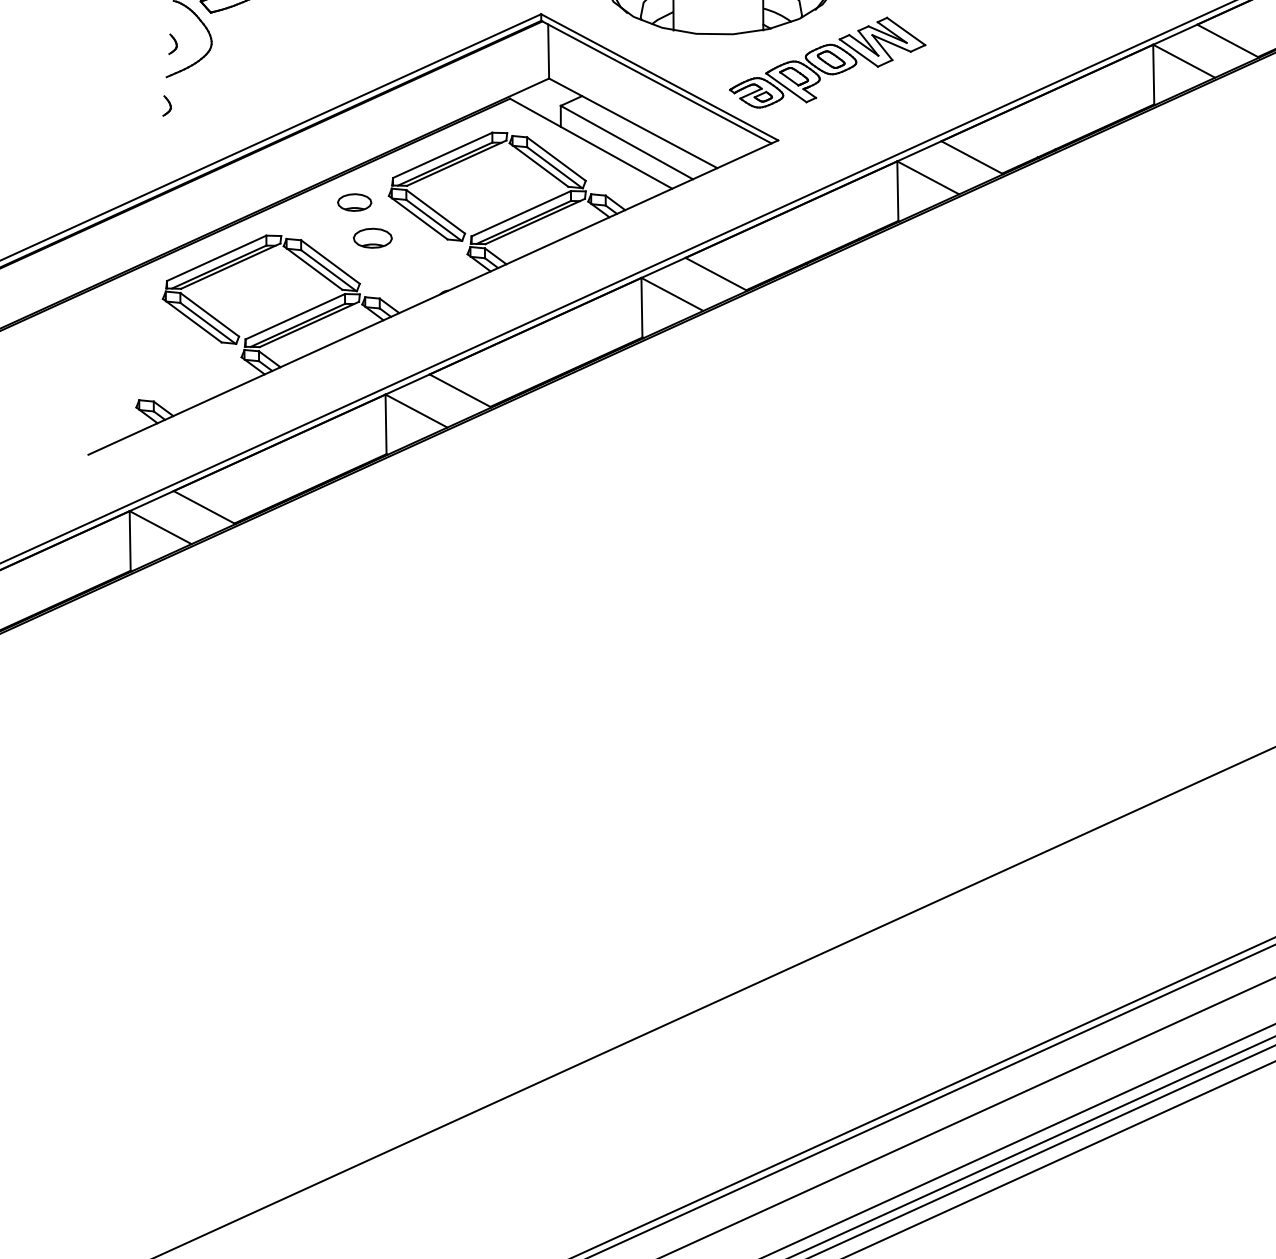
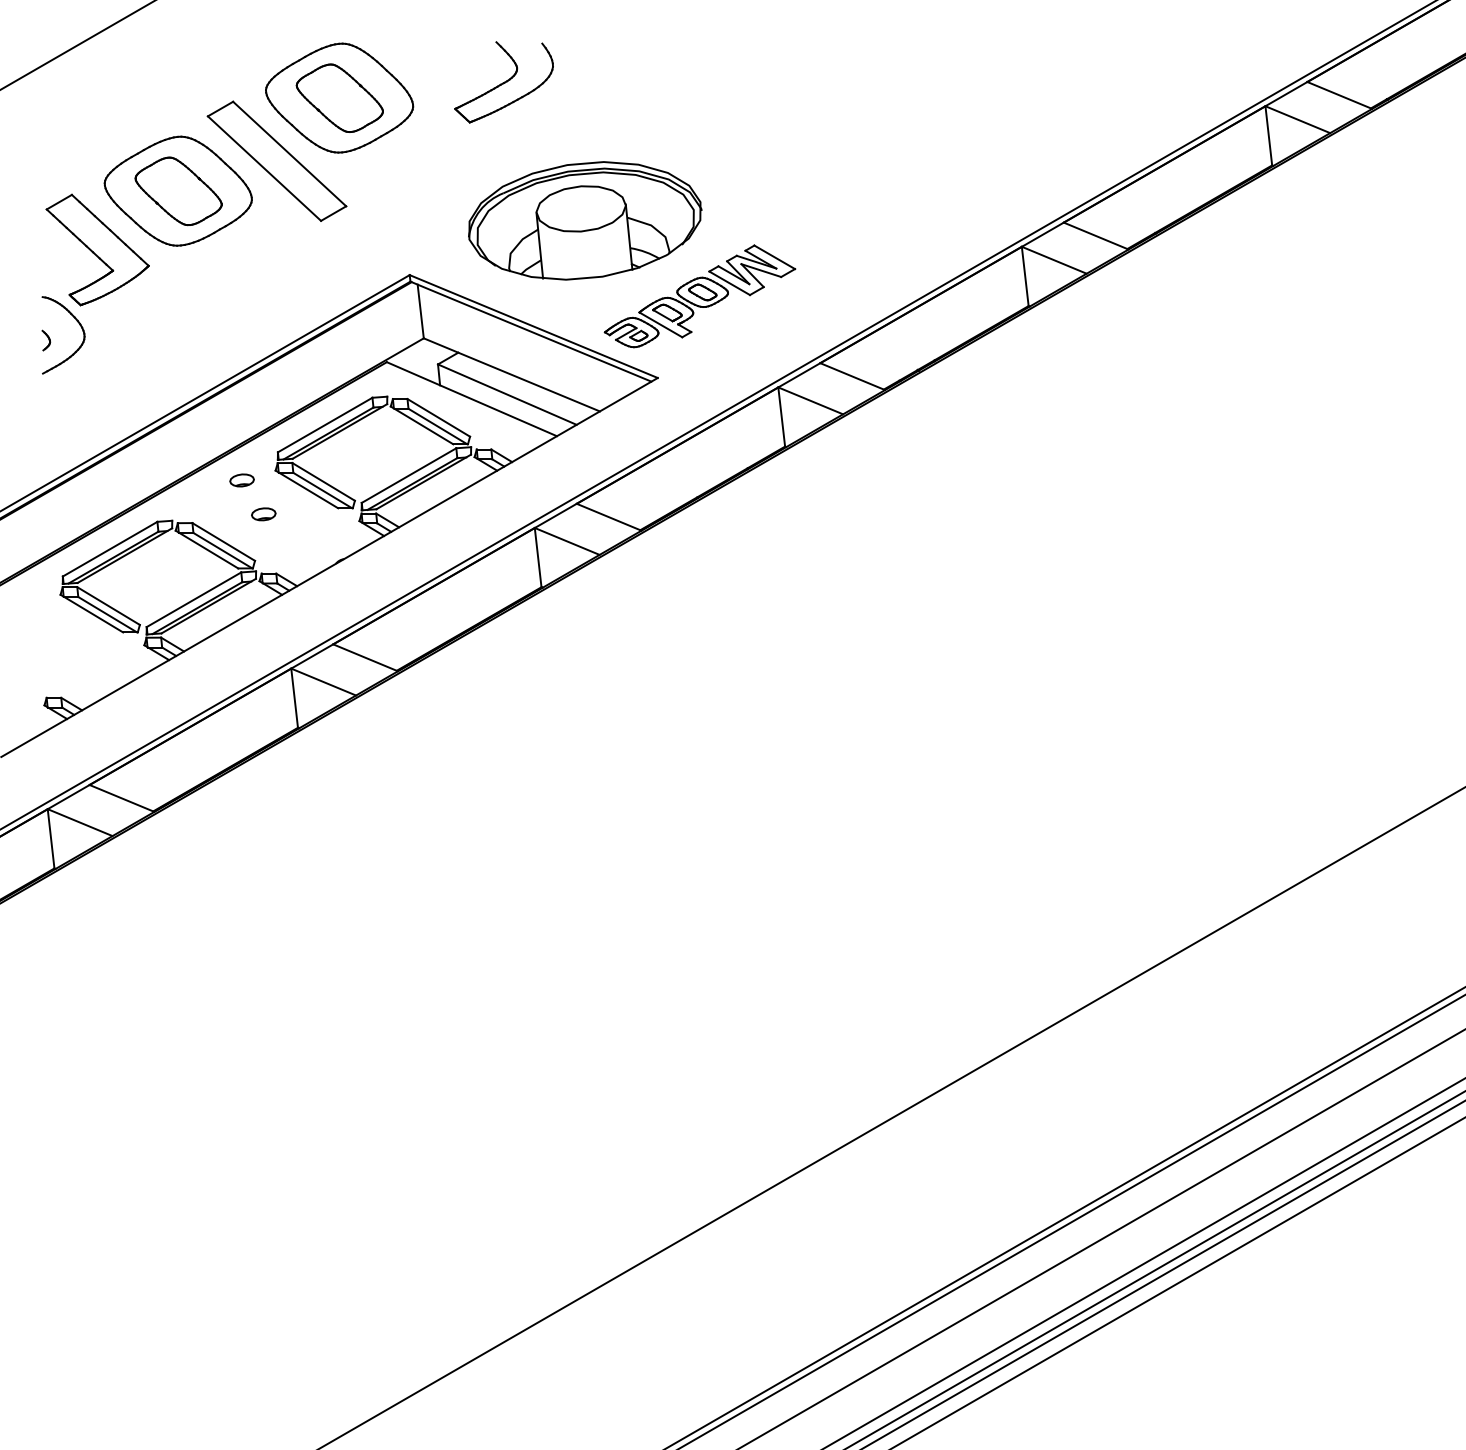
part: (167, 106) -> (46, 402), removed
part: (354, 202) -> (241, 480), size x0.71
part: (372, 238) -> (263, 514), size x0.62

